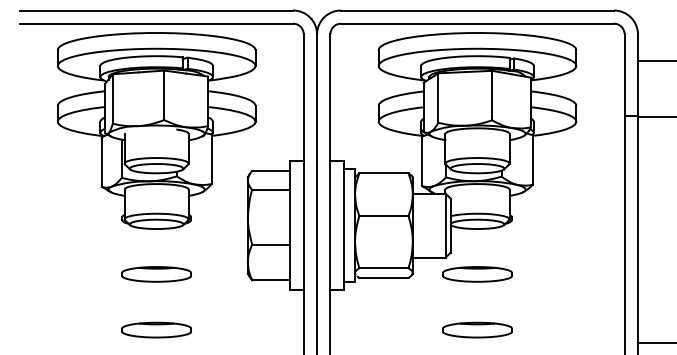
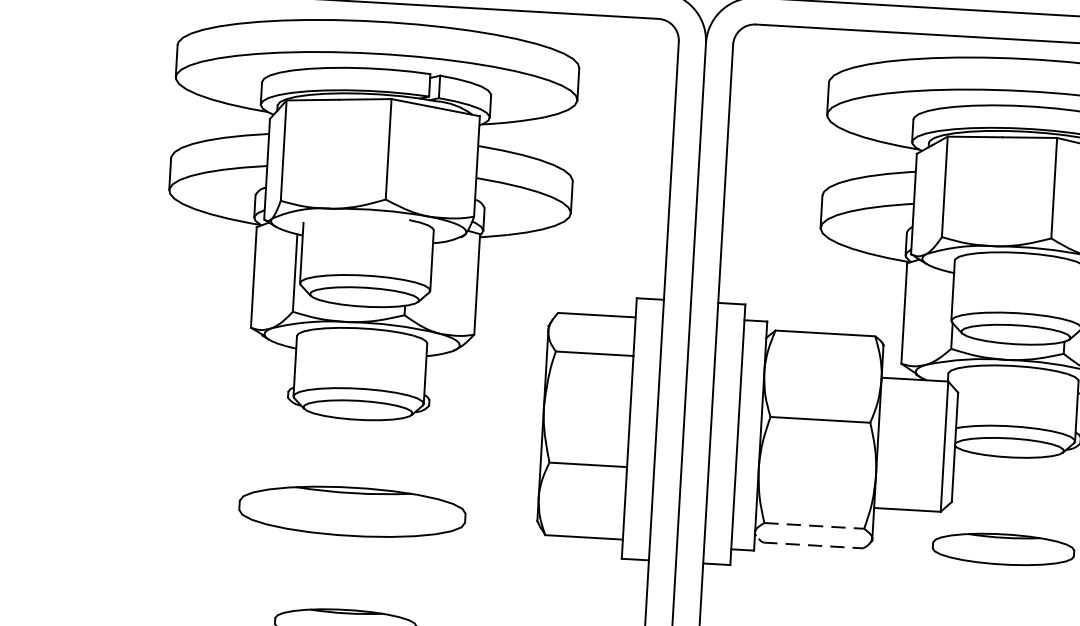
line: (383, 268) -> (813, 526), solid -> dashed
part: (156, 274) -> (351, 512), size x1.6
line: (383, 277) -> (812, 544), solid -> dashed

